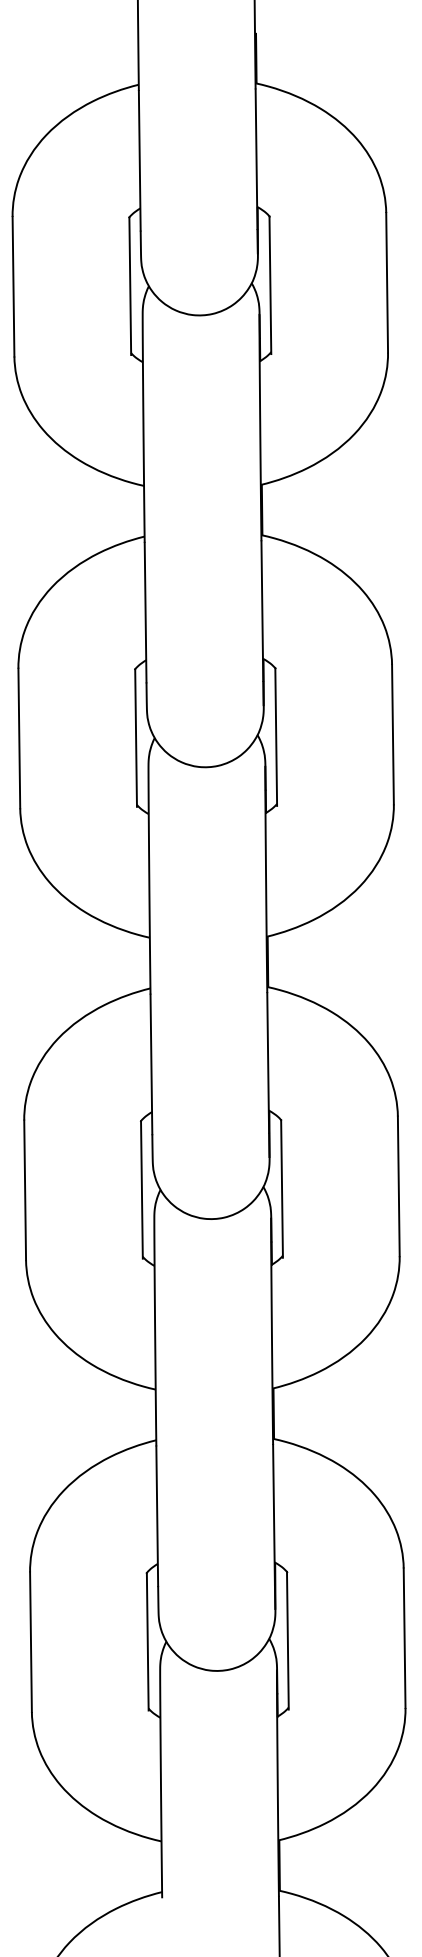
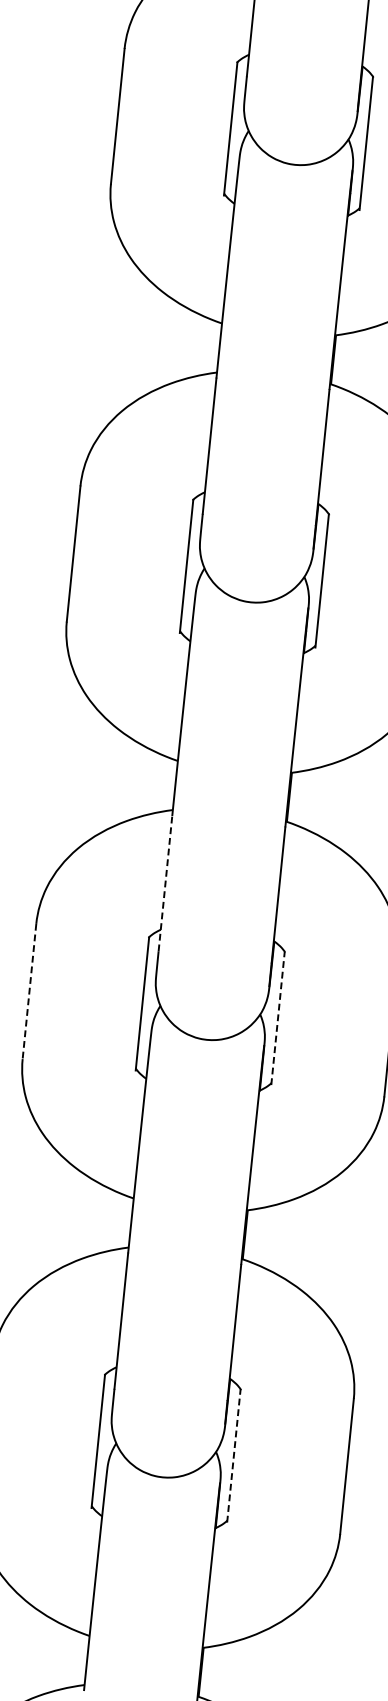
line: (151, 1064) -> (165, 883), solid -> dashed
line: (282, 1188) -> (278, 1018), solid -> dashed
line: (25, 1190) -> (29, 991), solid -> dashed
line: (287, 1640) -> (233, 1455), solid -> dashed

